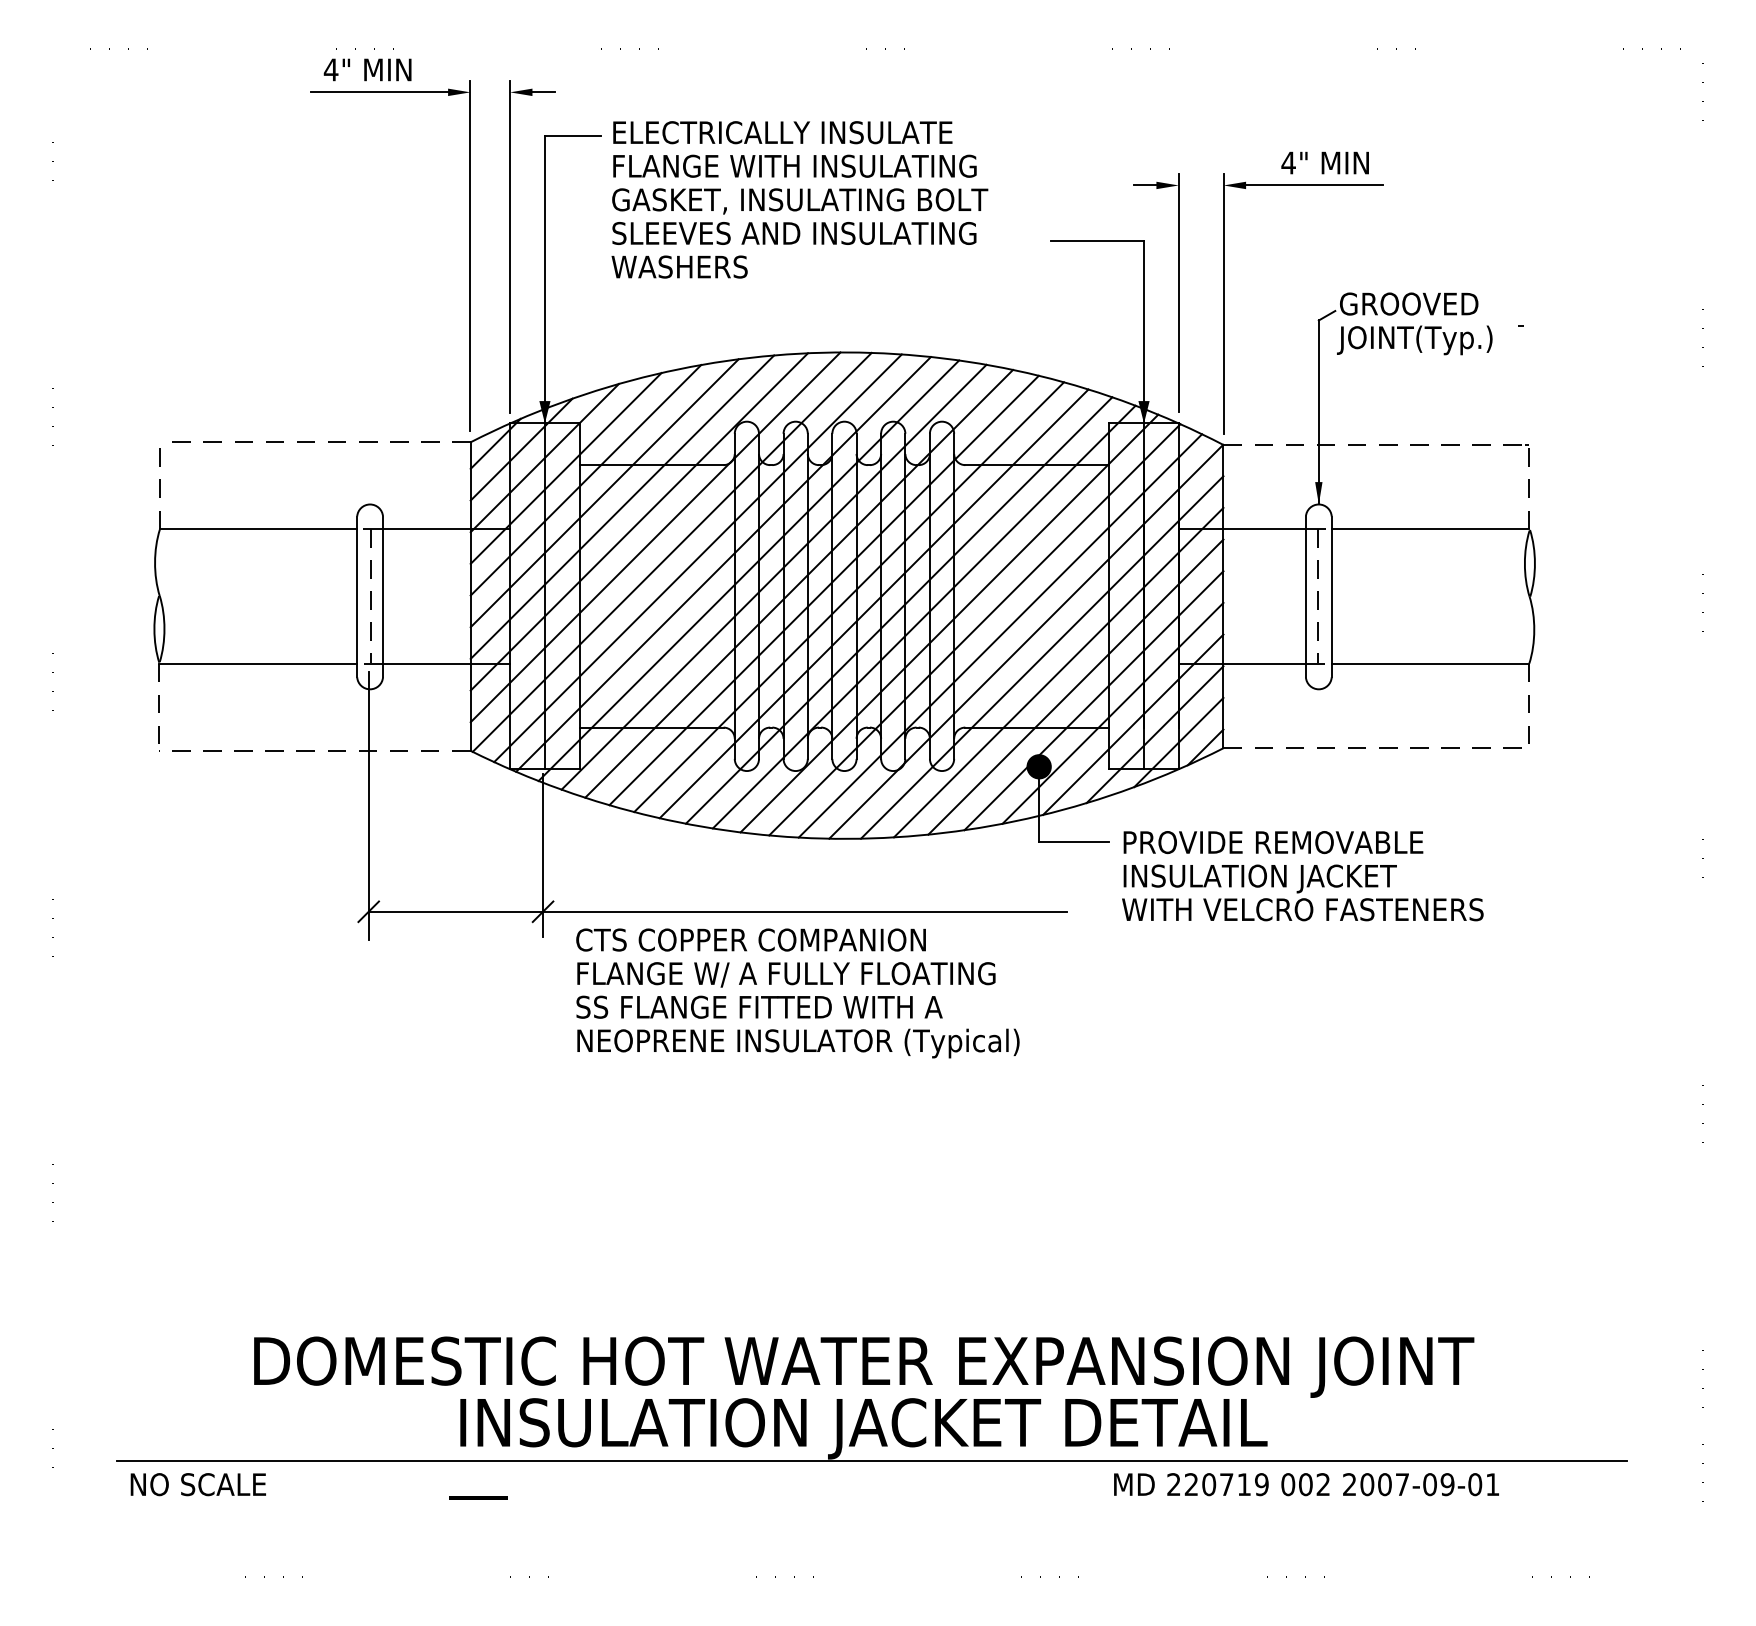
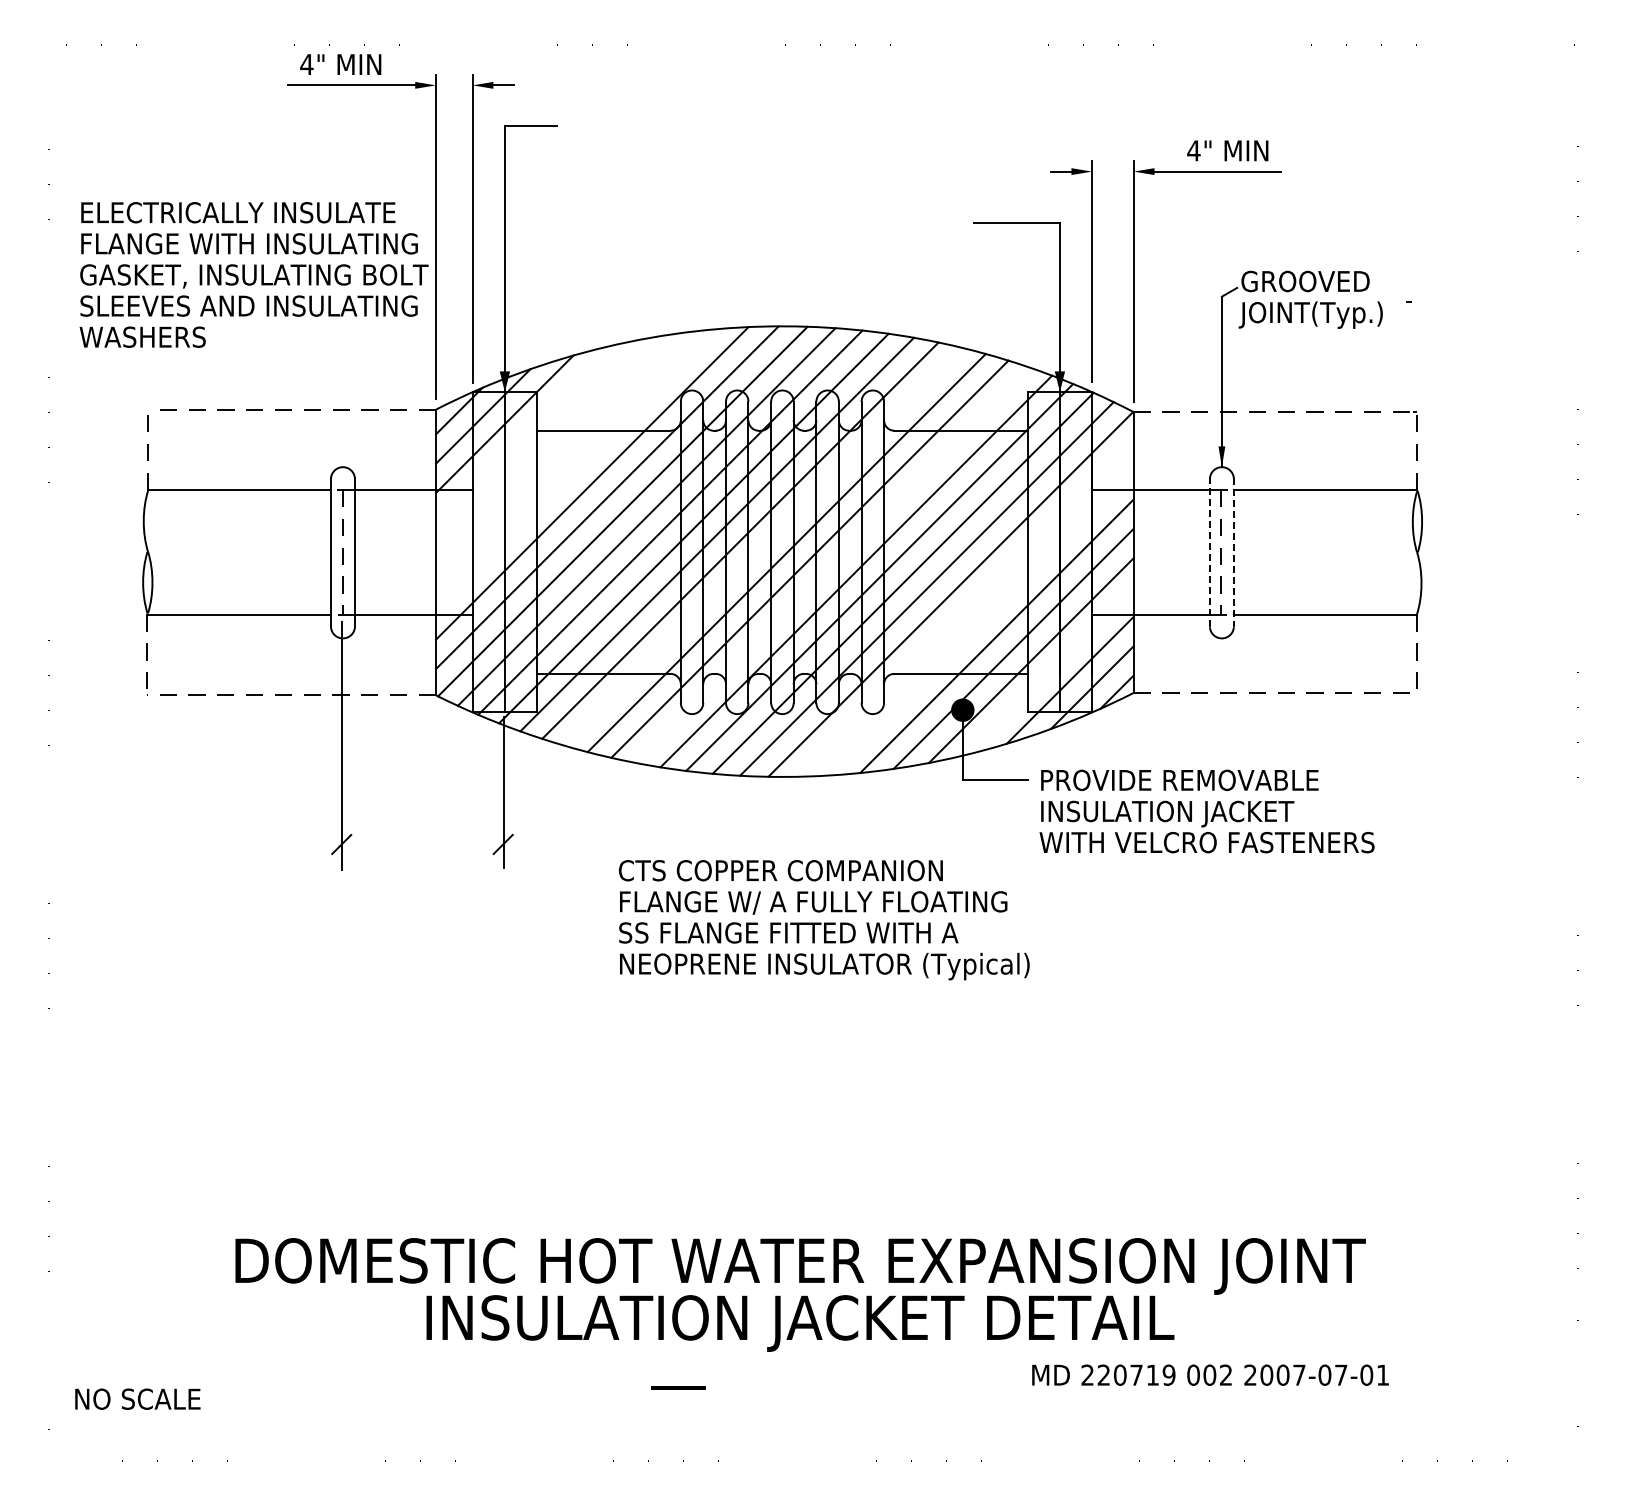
text: (799, 199) -> (253, 274), moved
line: (566, 468) -> (524, 433), removed
line: (585, 480) -> (542, 444), removed
line: (604, 492) -> (560, 456), removed
line: (622, 506) -> (576, 469), removed
line: (824, 590) -> (763, 546), removed
line: (1305, 596) -> (1209, 552), solid -> dashed
line: (1331, 597) -> (1233, 553), solid -> dashed
line: (898, 609) -> (832, 564), removed
line: (1042, 657) -> (965, 608), removed
line: (1058, 672) -> (980, 622), removed
line: (1132, 723) -> (1049, 670), removed
line: (717, 911) -> (664, 844), removed
text: (798, 993) -> (824, 920), moved
line: (871, 1461) -> (807, 1353), removed
text: (197, 1483) -> (137, 1398), moved
text: (1446, 1483) -> (1340, 1374), 2007-09-01 -> 2007-07-01
text: (478, 1497) -> (678, 1387), moved

